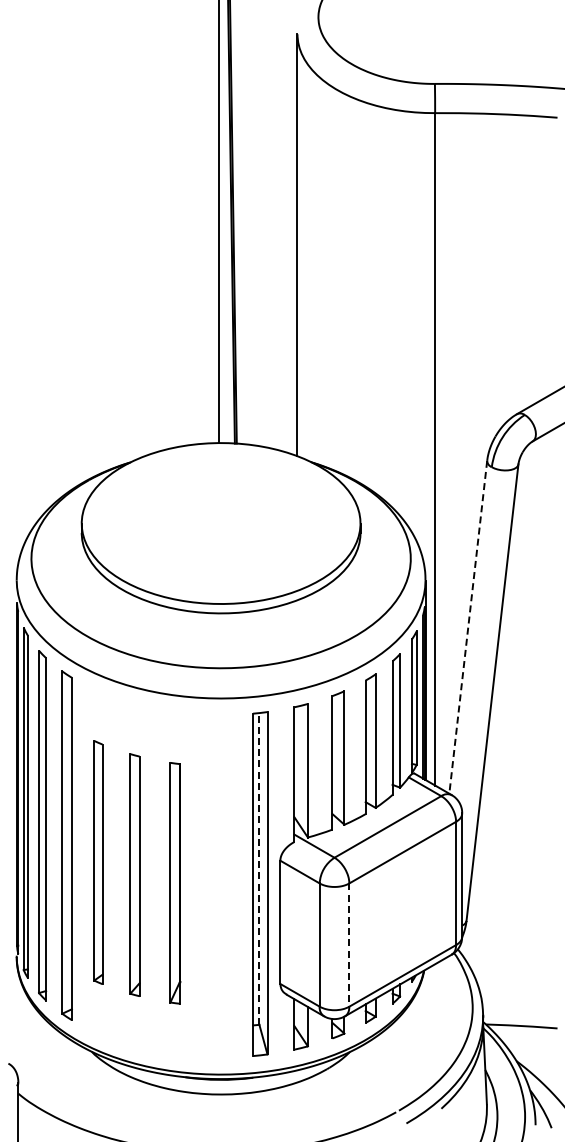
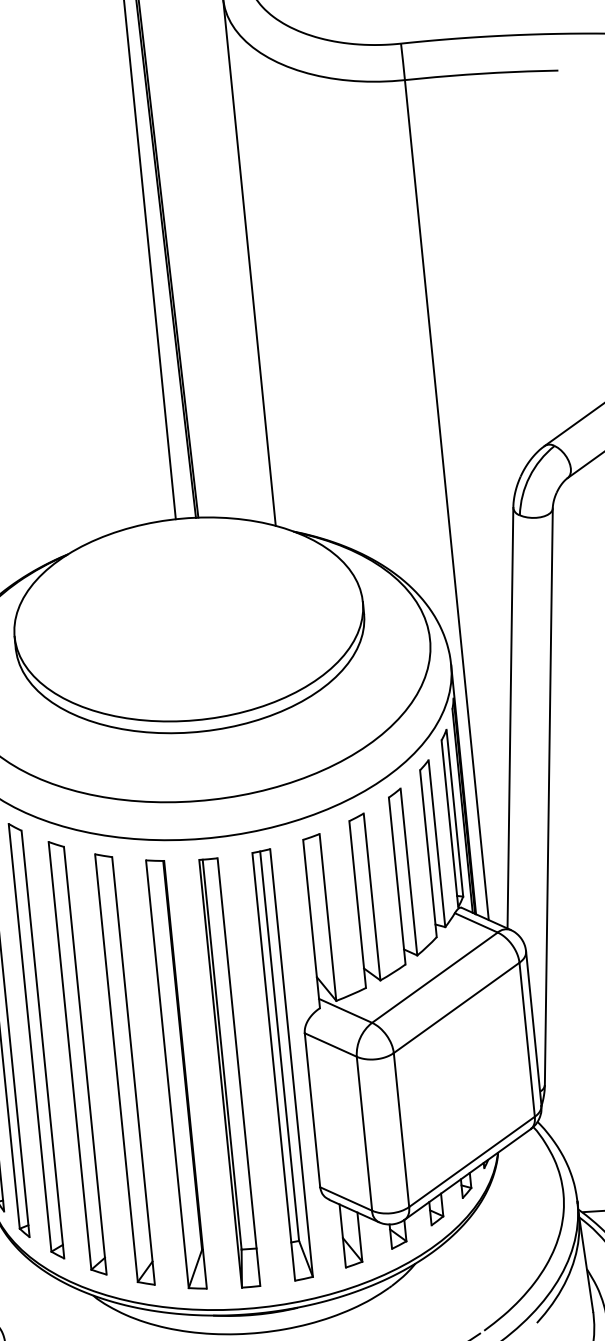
line: (468, 627) -> (510, 718), dashed -> solid
part: (98, 862) -> (77, 1058), size x1.43
line: (259, 868) -> (279, 1045), dashed -> solid
part: (134, 874) -> (124, 1068), size x1.43
part: (175, 883) -> (176, 1074), size x1.43
part: (217, 886) -> (229, 1073), added
line: (349, 945) -> (401, 1130), dashed -> solid

